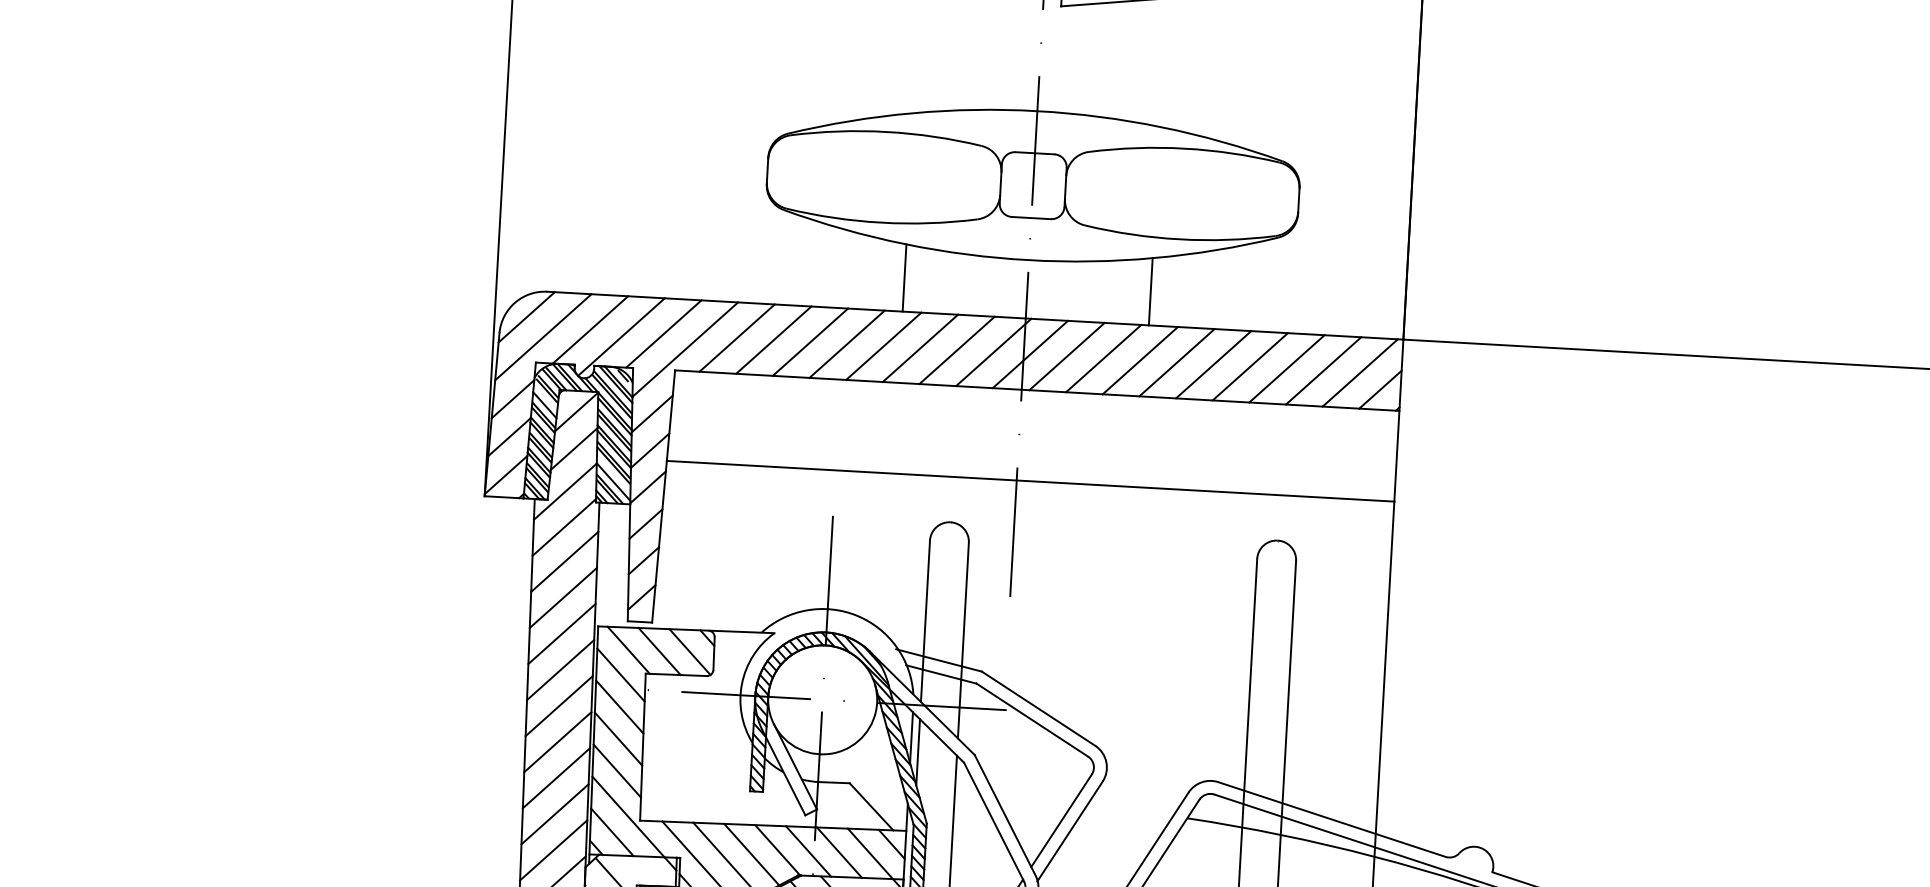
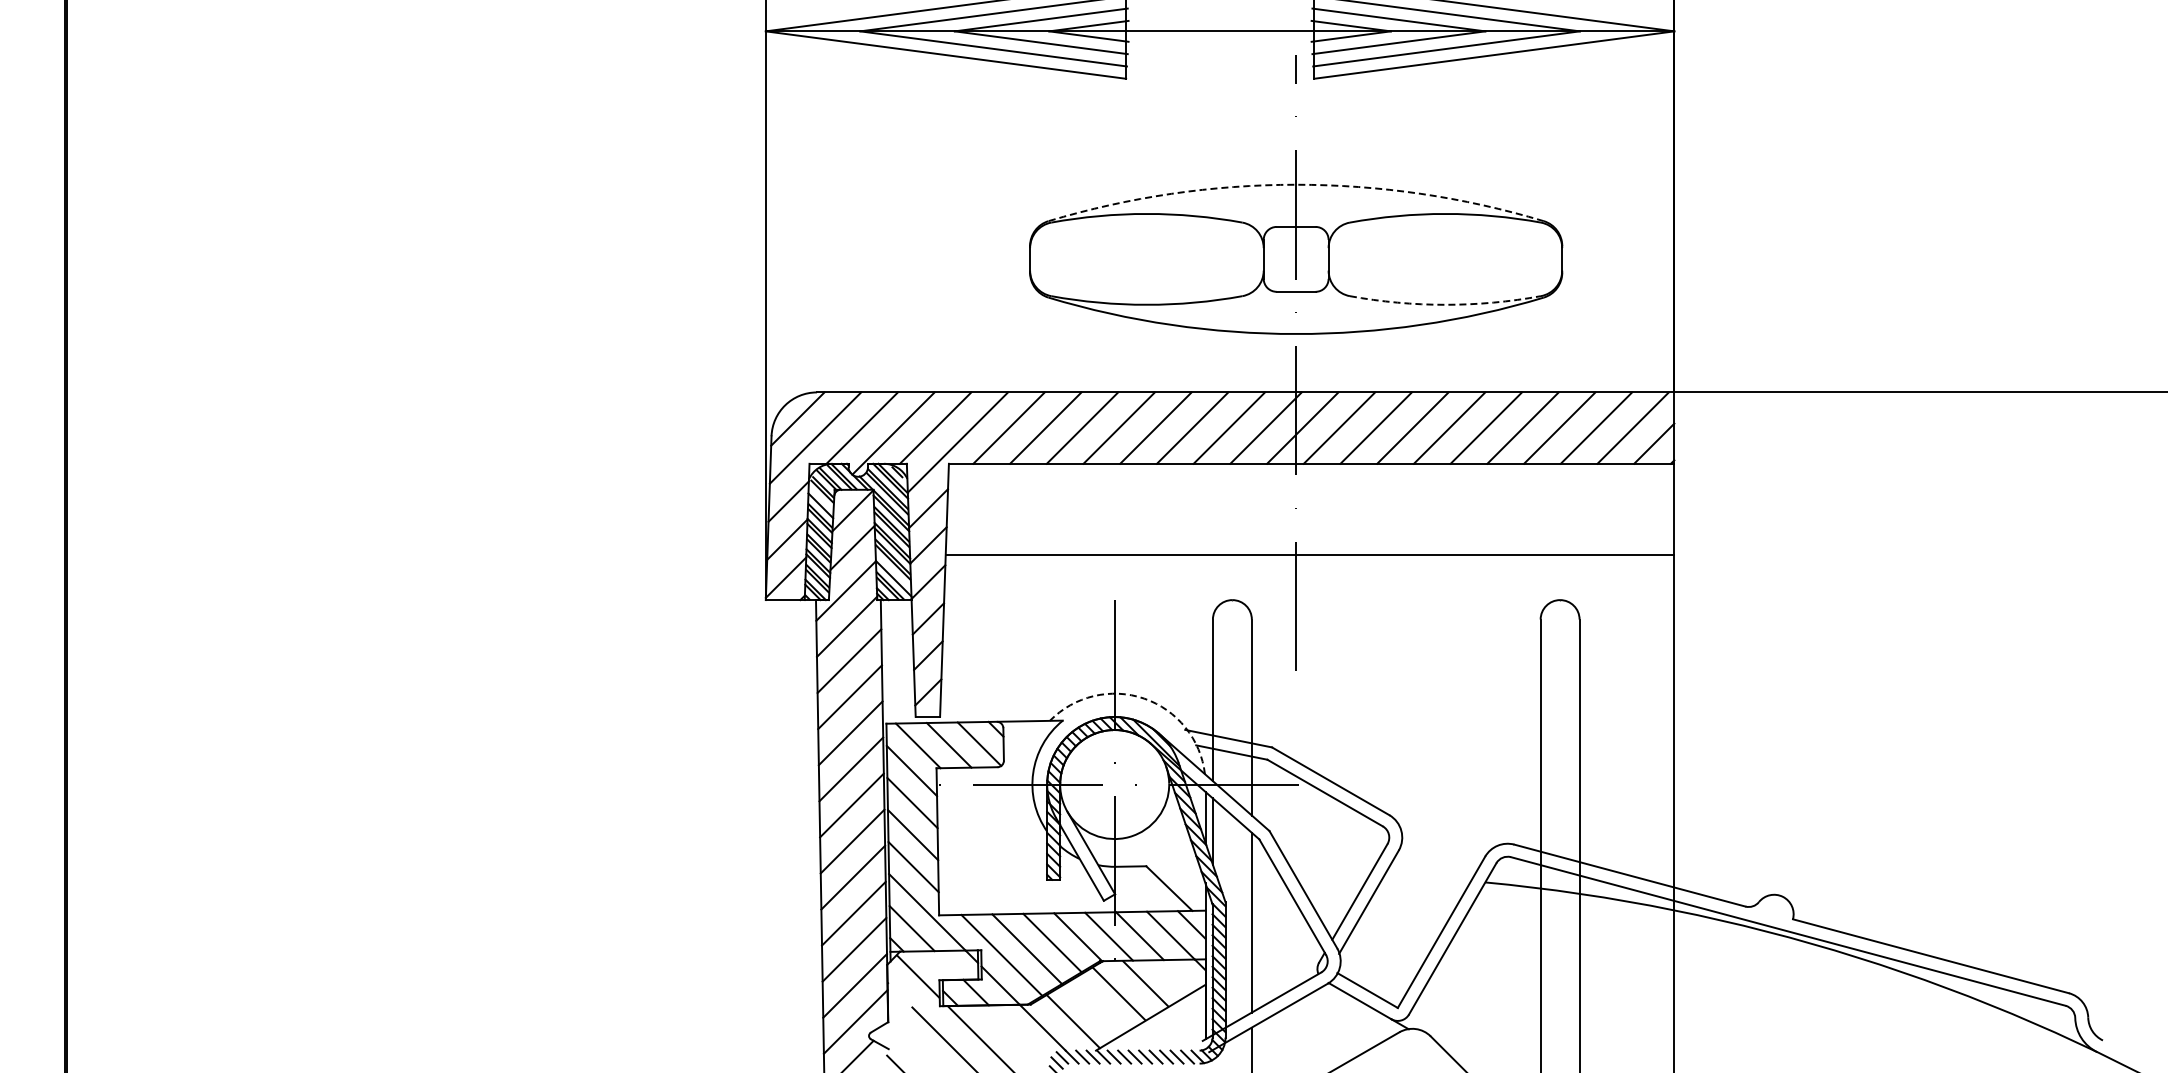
arc: (1037, 110) -> (1296, 184), solid -> dashed
arc: (1179, 239) -> (1445, 304), solid -> dashed
line: (904, 277) -> (1172, 358), removed
line: (1150, 291) -> (1419, 358), removed
arc: (857, 615) -> (1144, 698), solid -> dashed

